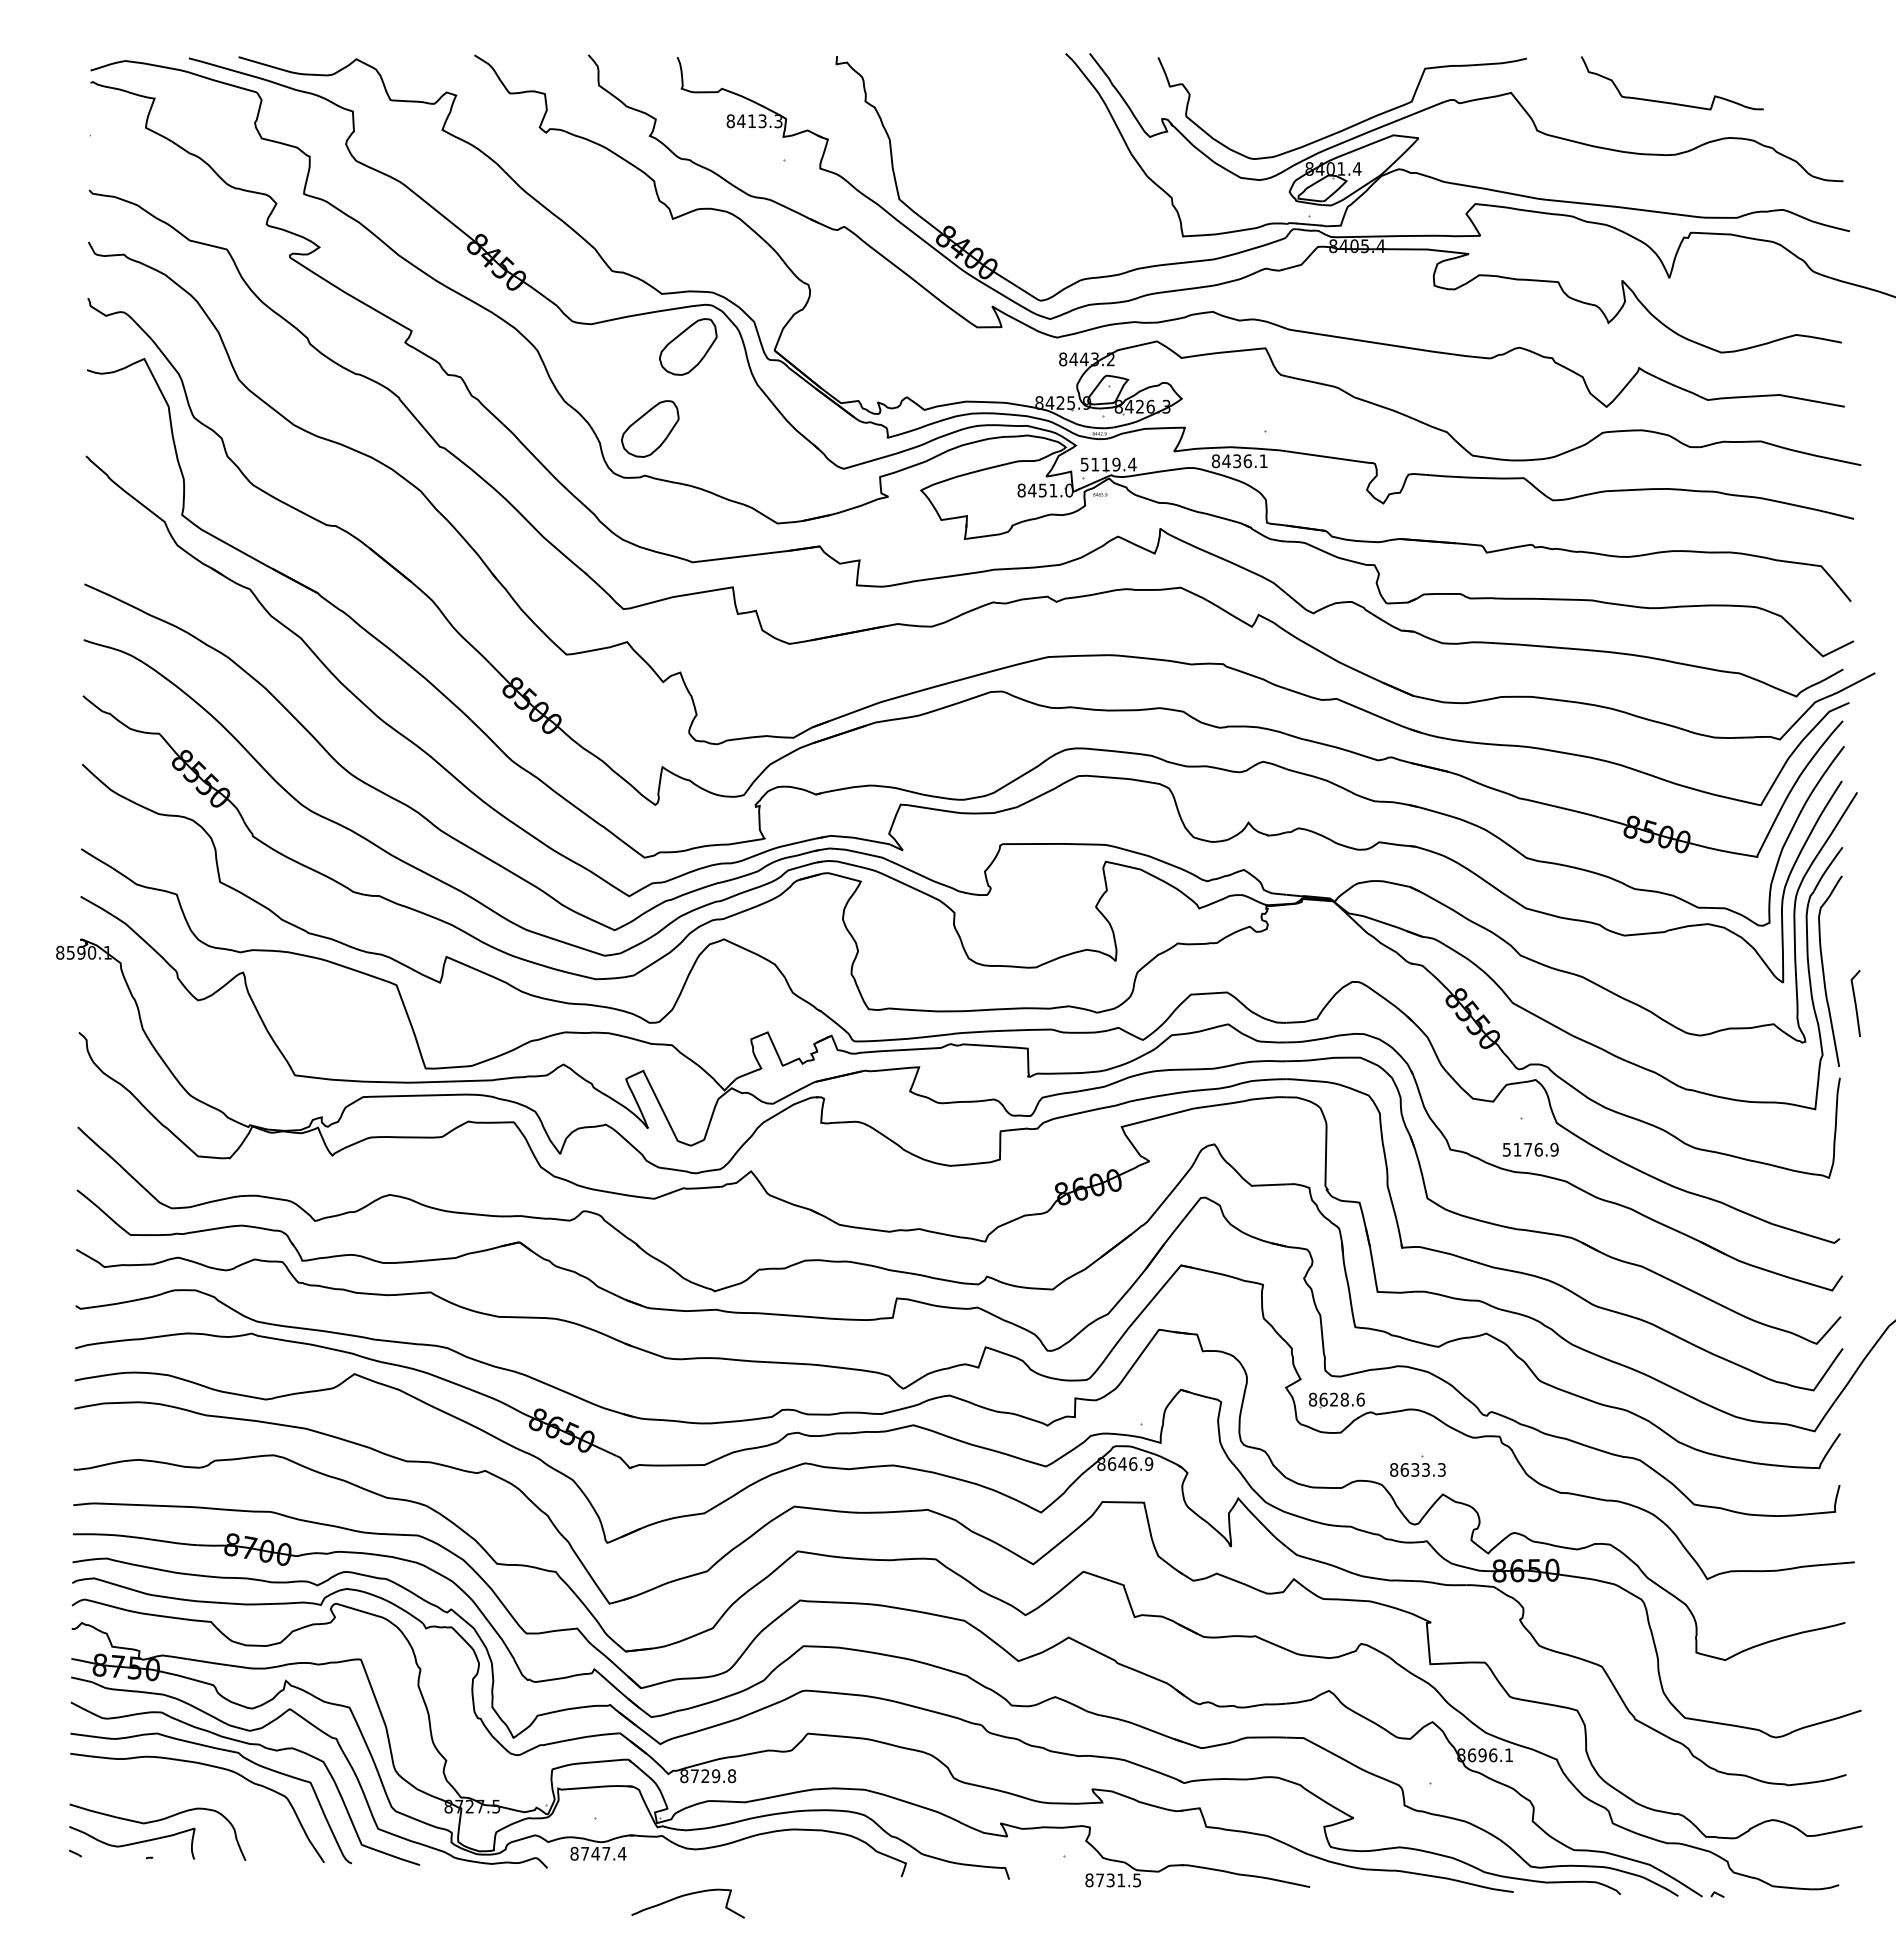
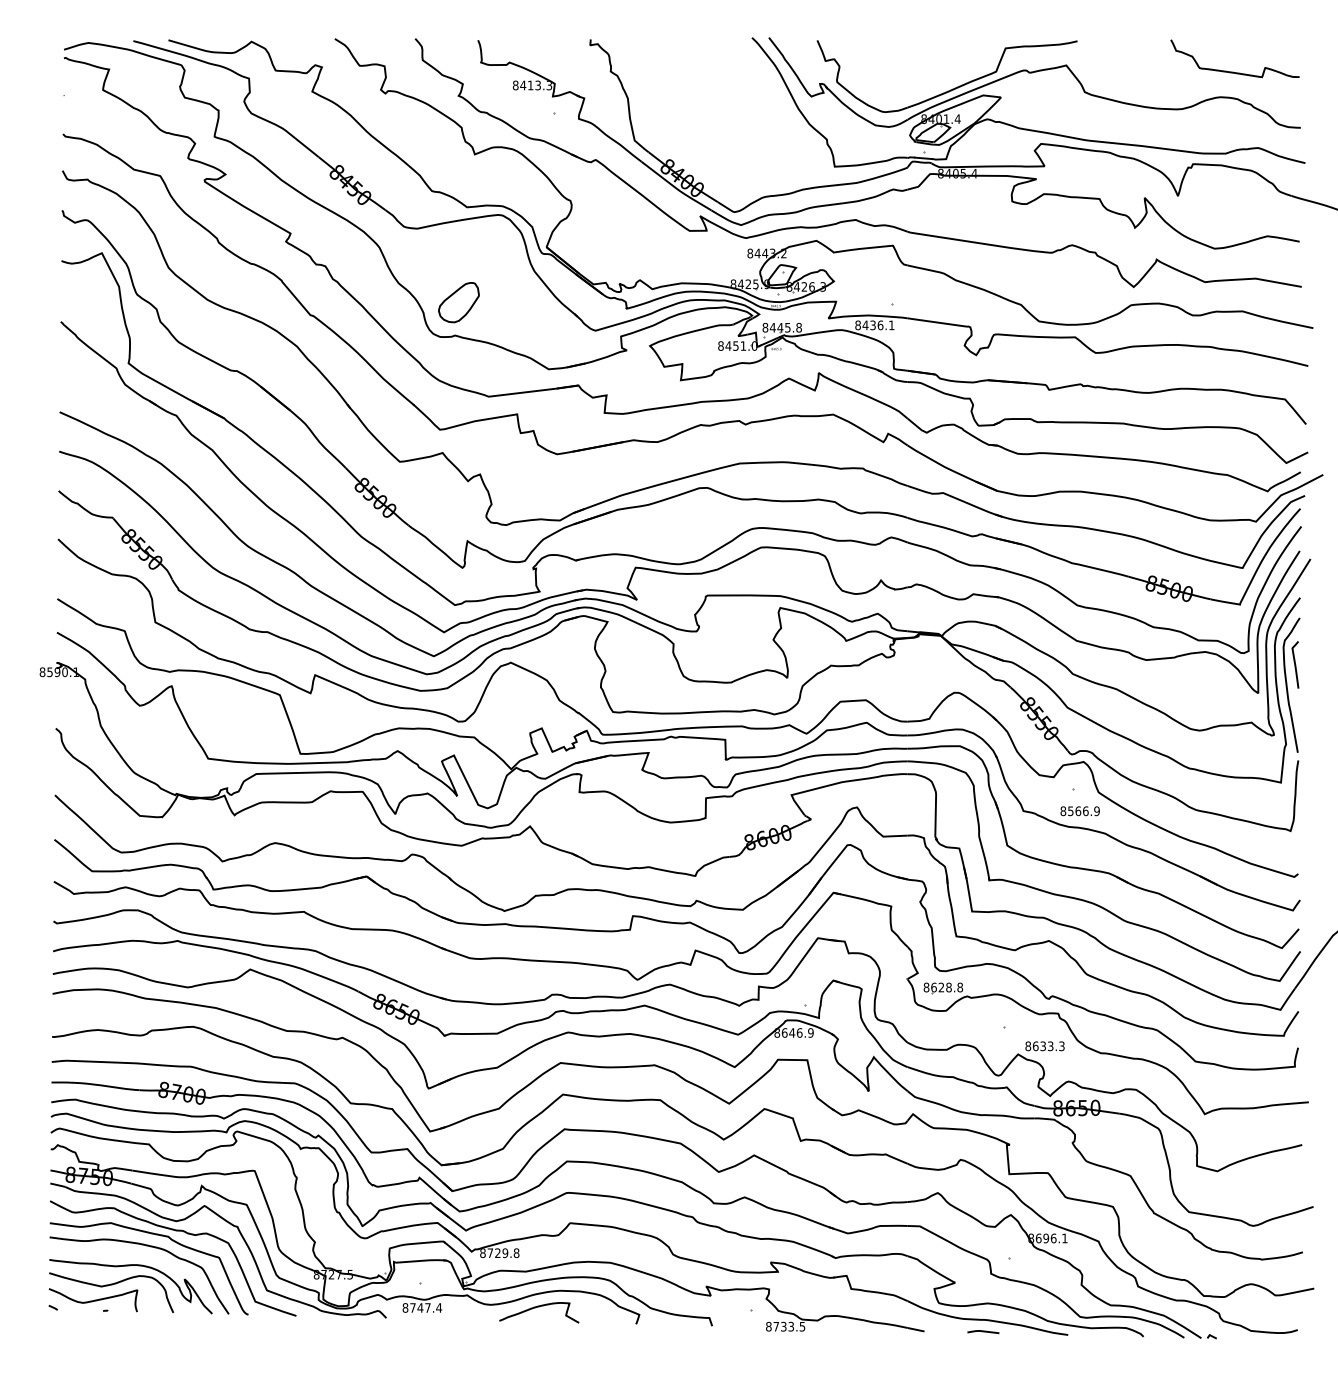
curve: (1666, 101) -> (1231, 71), moved
part: (688, 346) -> (485, 244), removed
text: (1108, 464) -> (782, 327), 5119.4 -> 8445.8
curve: (1855, 1003) -> (1295, 664), moved
text: (1517, 1149) -> (1070, 811), 5176.9 -> 8566.9
text: (1360, 1399) -> (960, 987), 8628.6 -> 8628.8
text: (1417, 1469) -> (1044, 1045), moved
curve: (184, 1794) -> (130, 1266), added
text: (1121, 1880) -> (791, 1326), 8731.5 -> 8733.5
curve: (1393, 1887) -> (983, 1331), added
curve: (684, 1896) -> (536, 1307), moved

